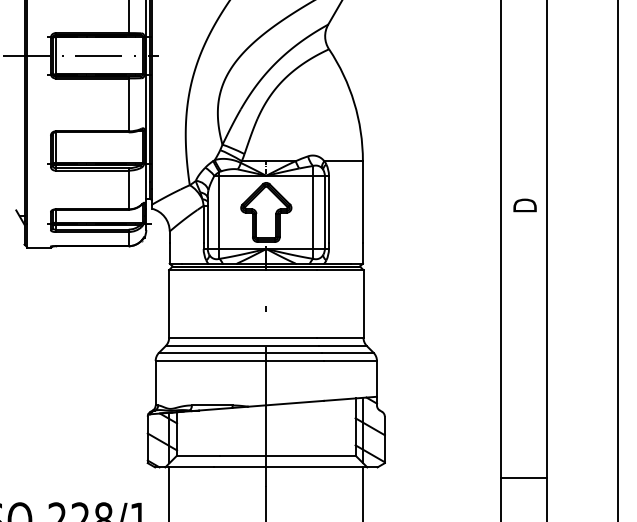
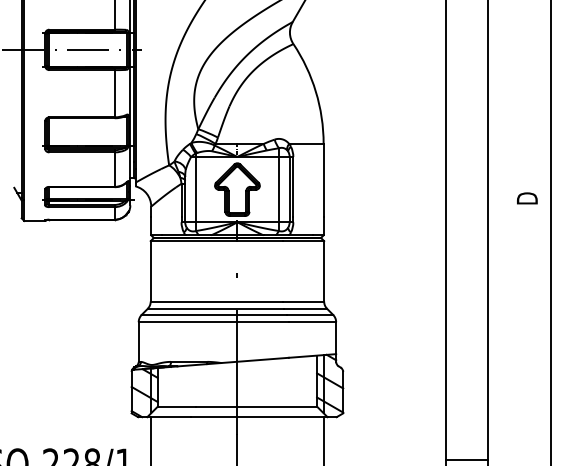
text: (525, 205) -> (527, 198), moved
line: (524, 477) -> (467, 459), moved

